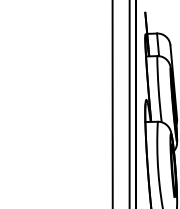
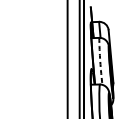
arc: (158, 89) -> (100, 61), solid -> dashed

